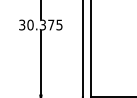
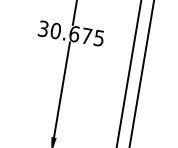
text: (42, 24) -> (73, 33), 30.375 -> 30.675

